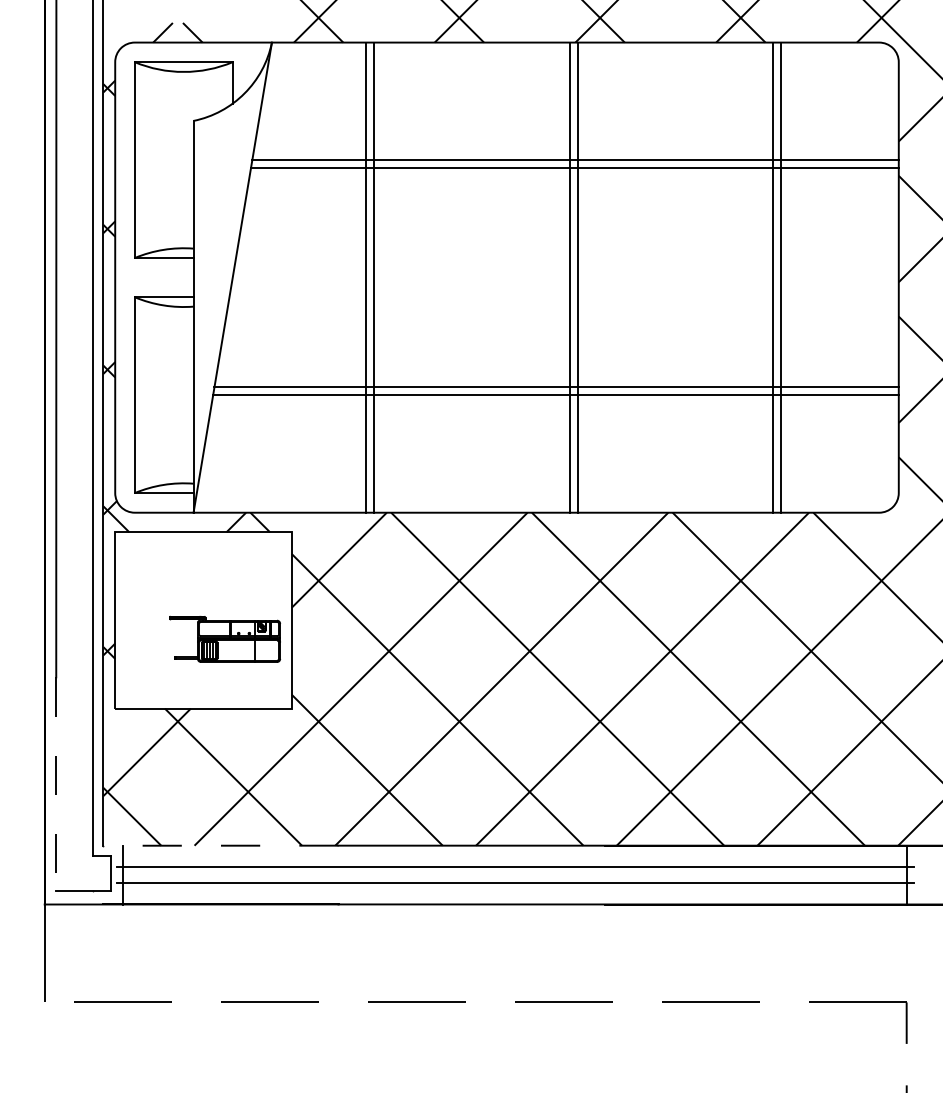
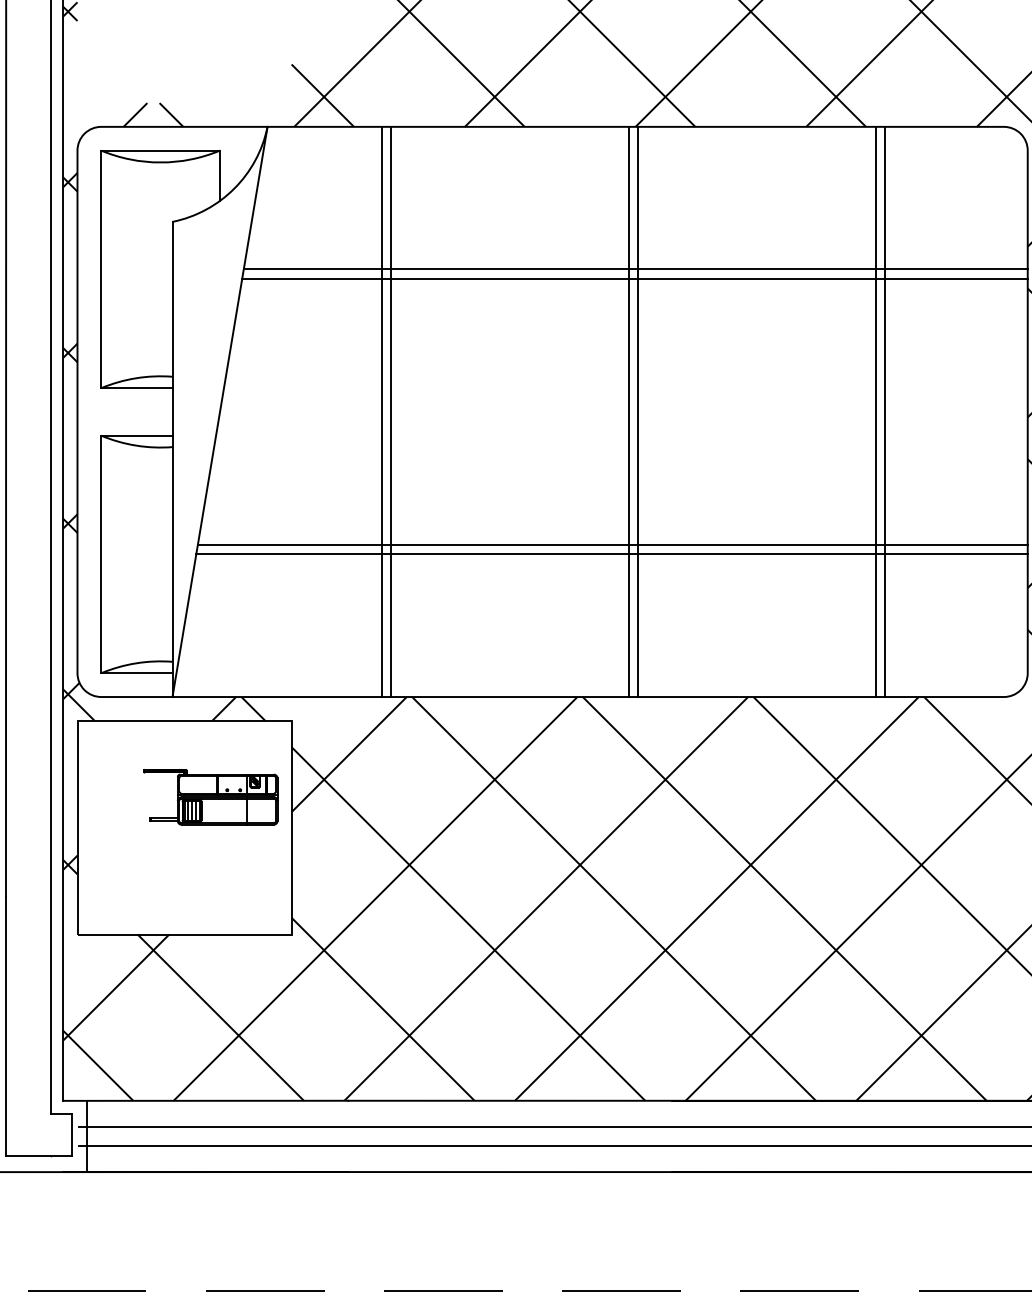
part: (224, 639) -> (210, 797), moved
line: (56, 784) -> (6, 1026), dashed -> solid
line: (221, 845) -> (206, 1100), dashed -> solid

